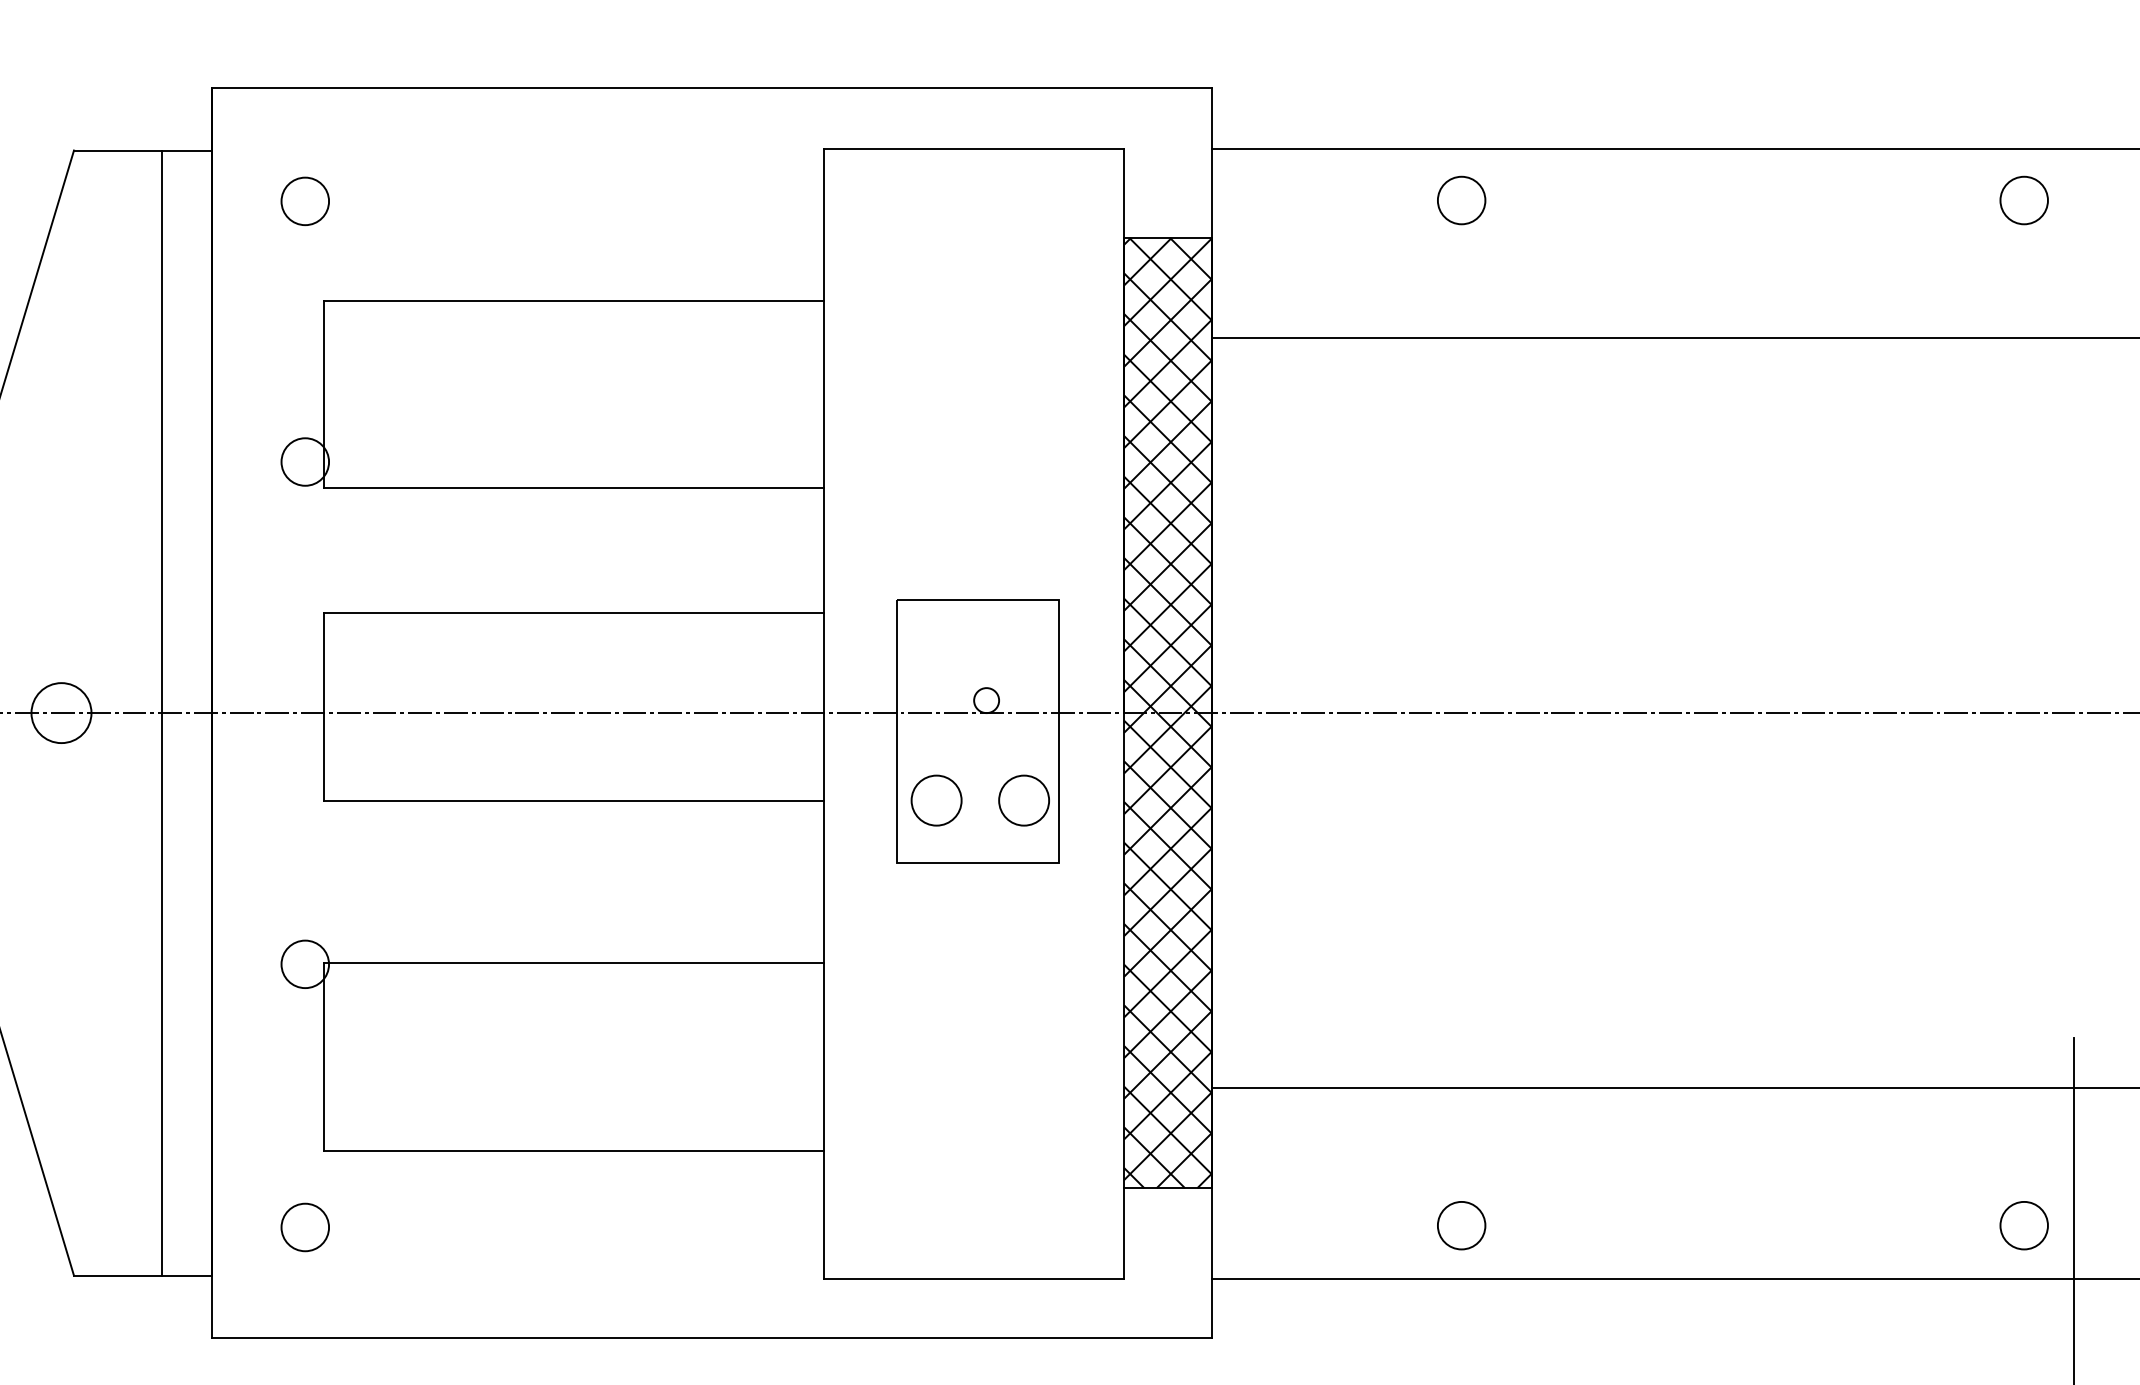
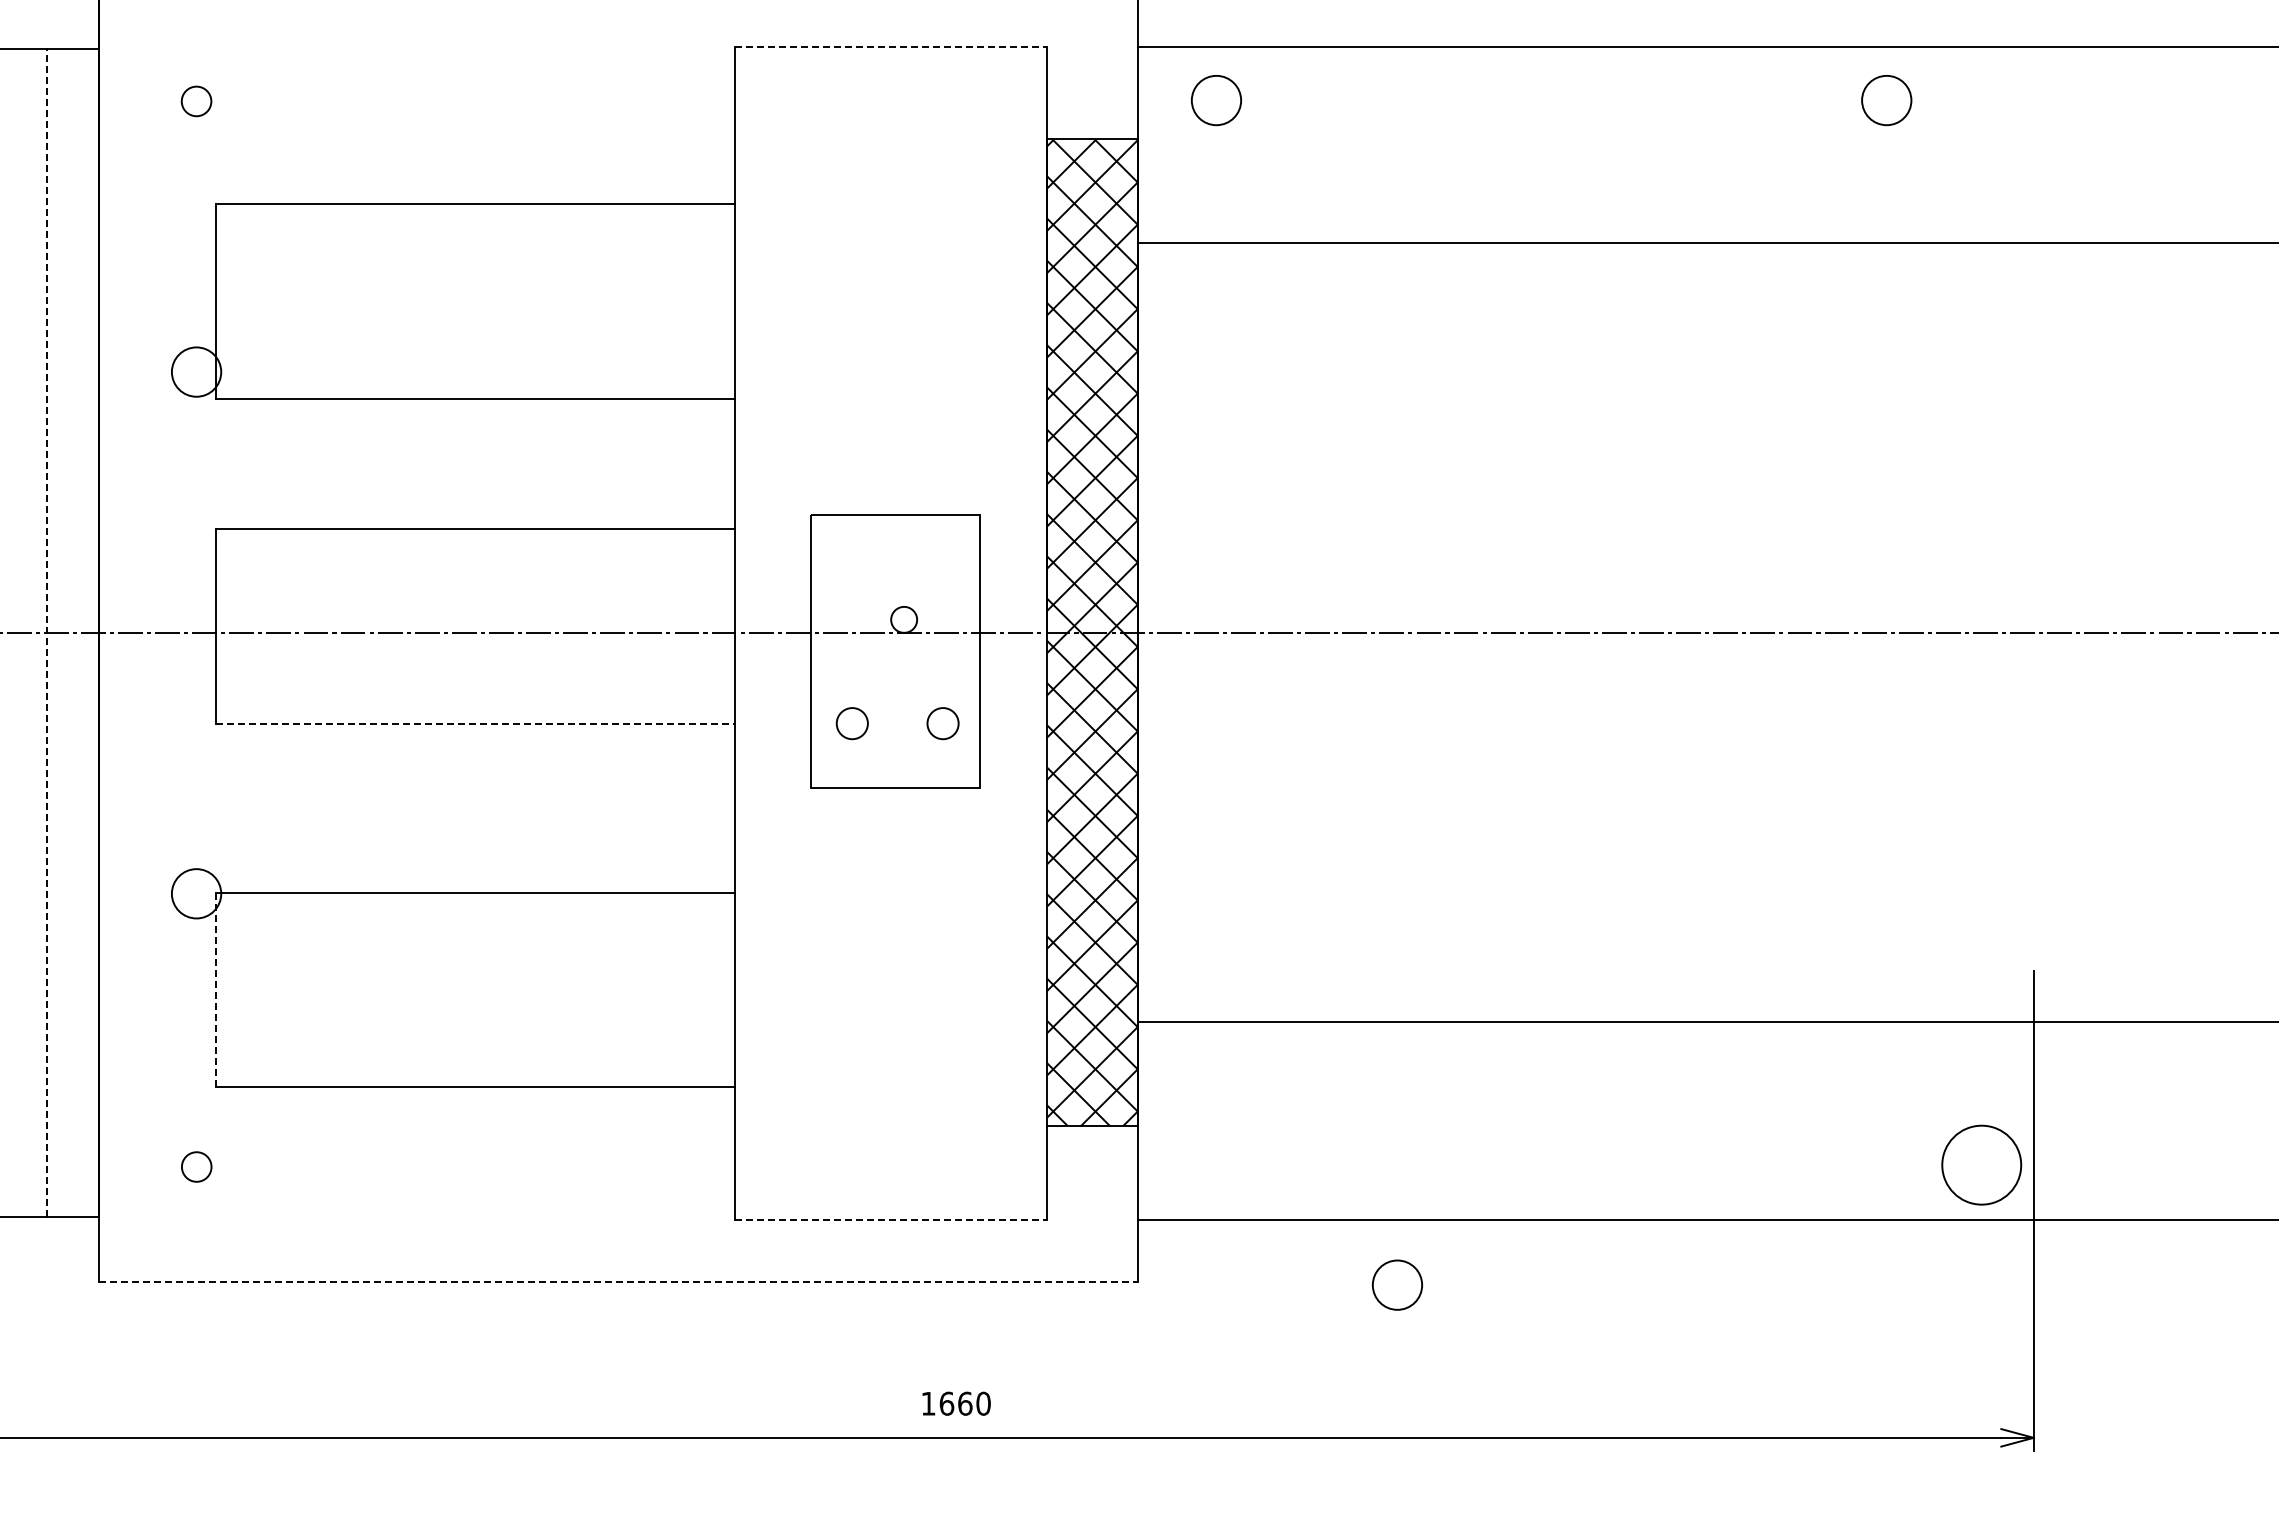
line: (974, 148) -> (891, 46), solid -> dashed
circle: (1461, 200) -> (1216, 100), moved
circle: (2023, 200) -> (1886, 100), moved
circle: (305, 201) -> (196, 101), size x0.6
line: (161, 712) -> (47, 632), solid -> dashed
line: (573, 800) -> (475, 723), solid -> dashed
circle: (936, 800) -> (852, 723), size x0.6
circle: (1023, 800) -> (942, 723), size x0.6
line: (324, 1057) -> (216, 990), solid -> dashed
circle: (1461, 1225) -> (1397, 1284), moved
circle: (2023, 1225) -> (1981, 1164), size x1.6
circle: (305, 1226) -> (196, 1166), size x0.6
line: (974, 1278) -> (891, 1220), solid -> dashed
line: (712, 1338) -> (619, 1282), solid -> dashed

